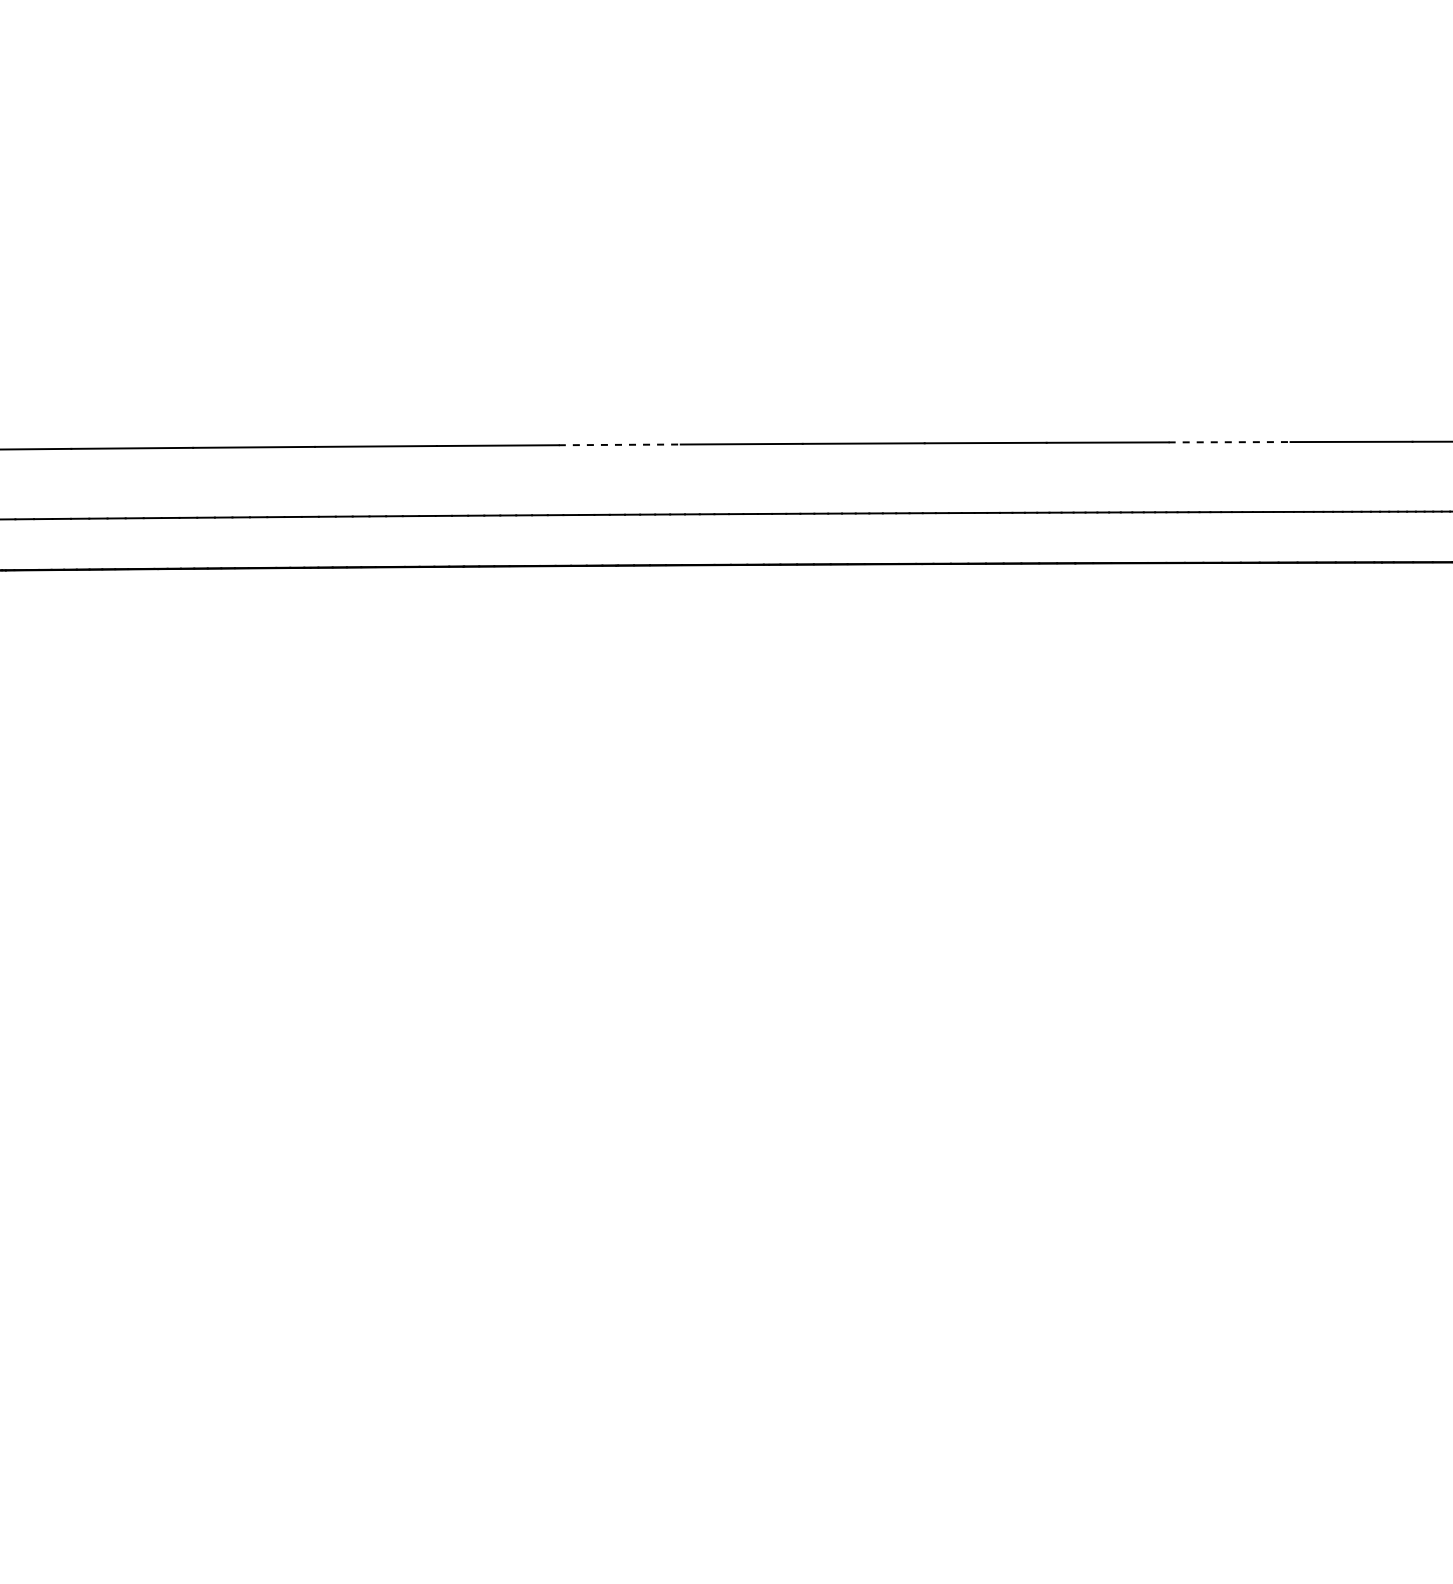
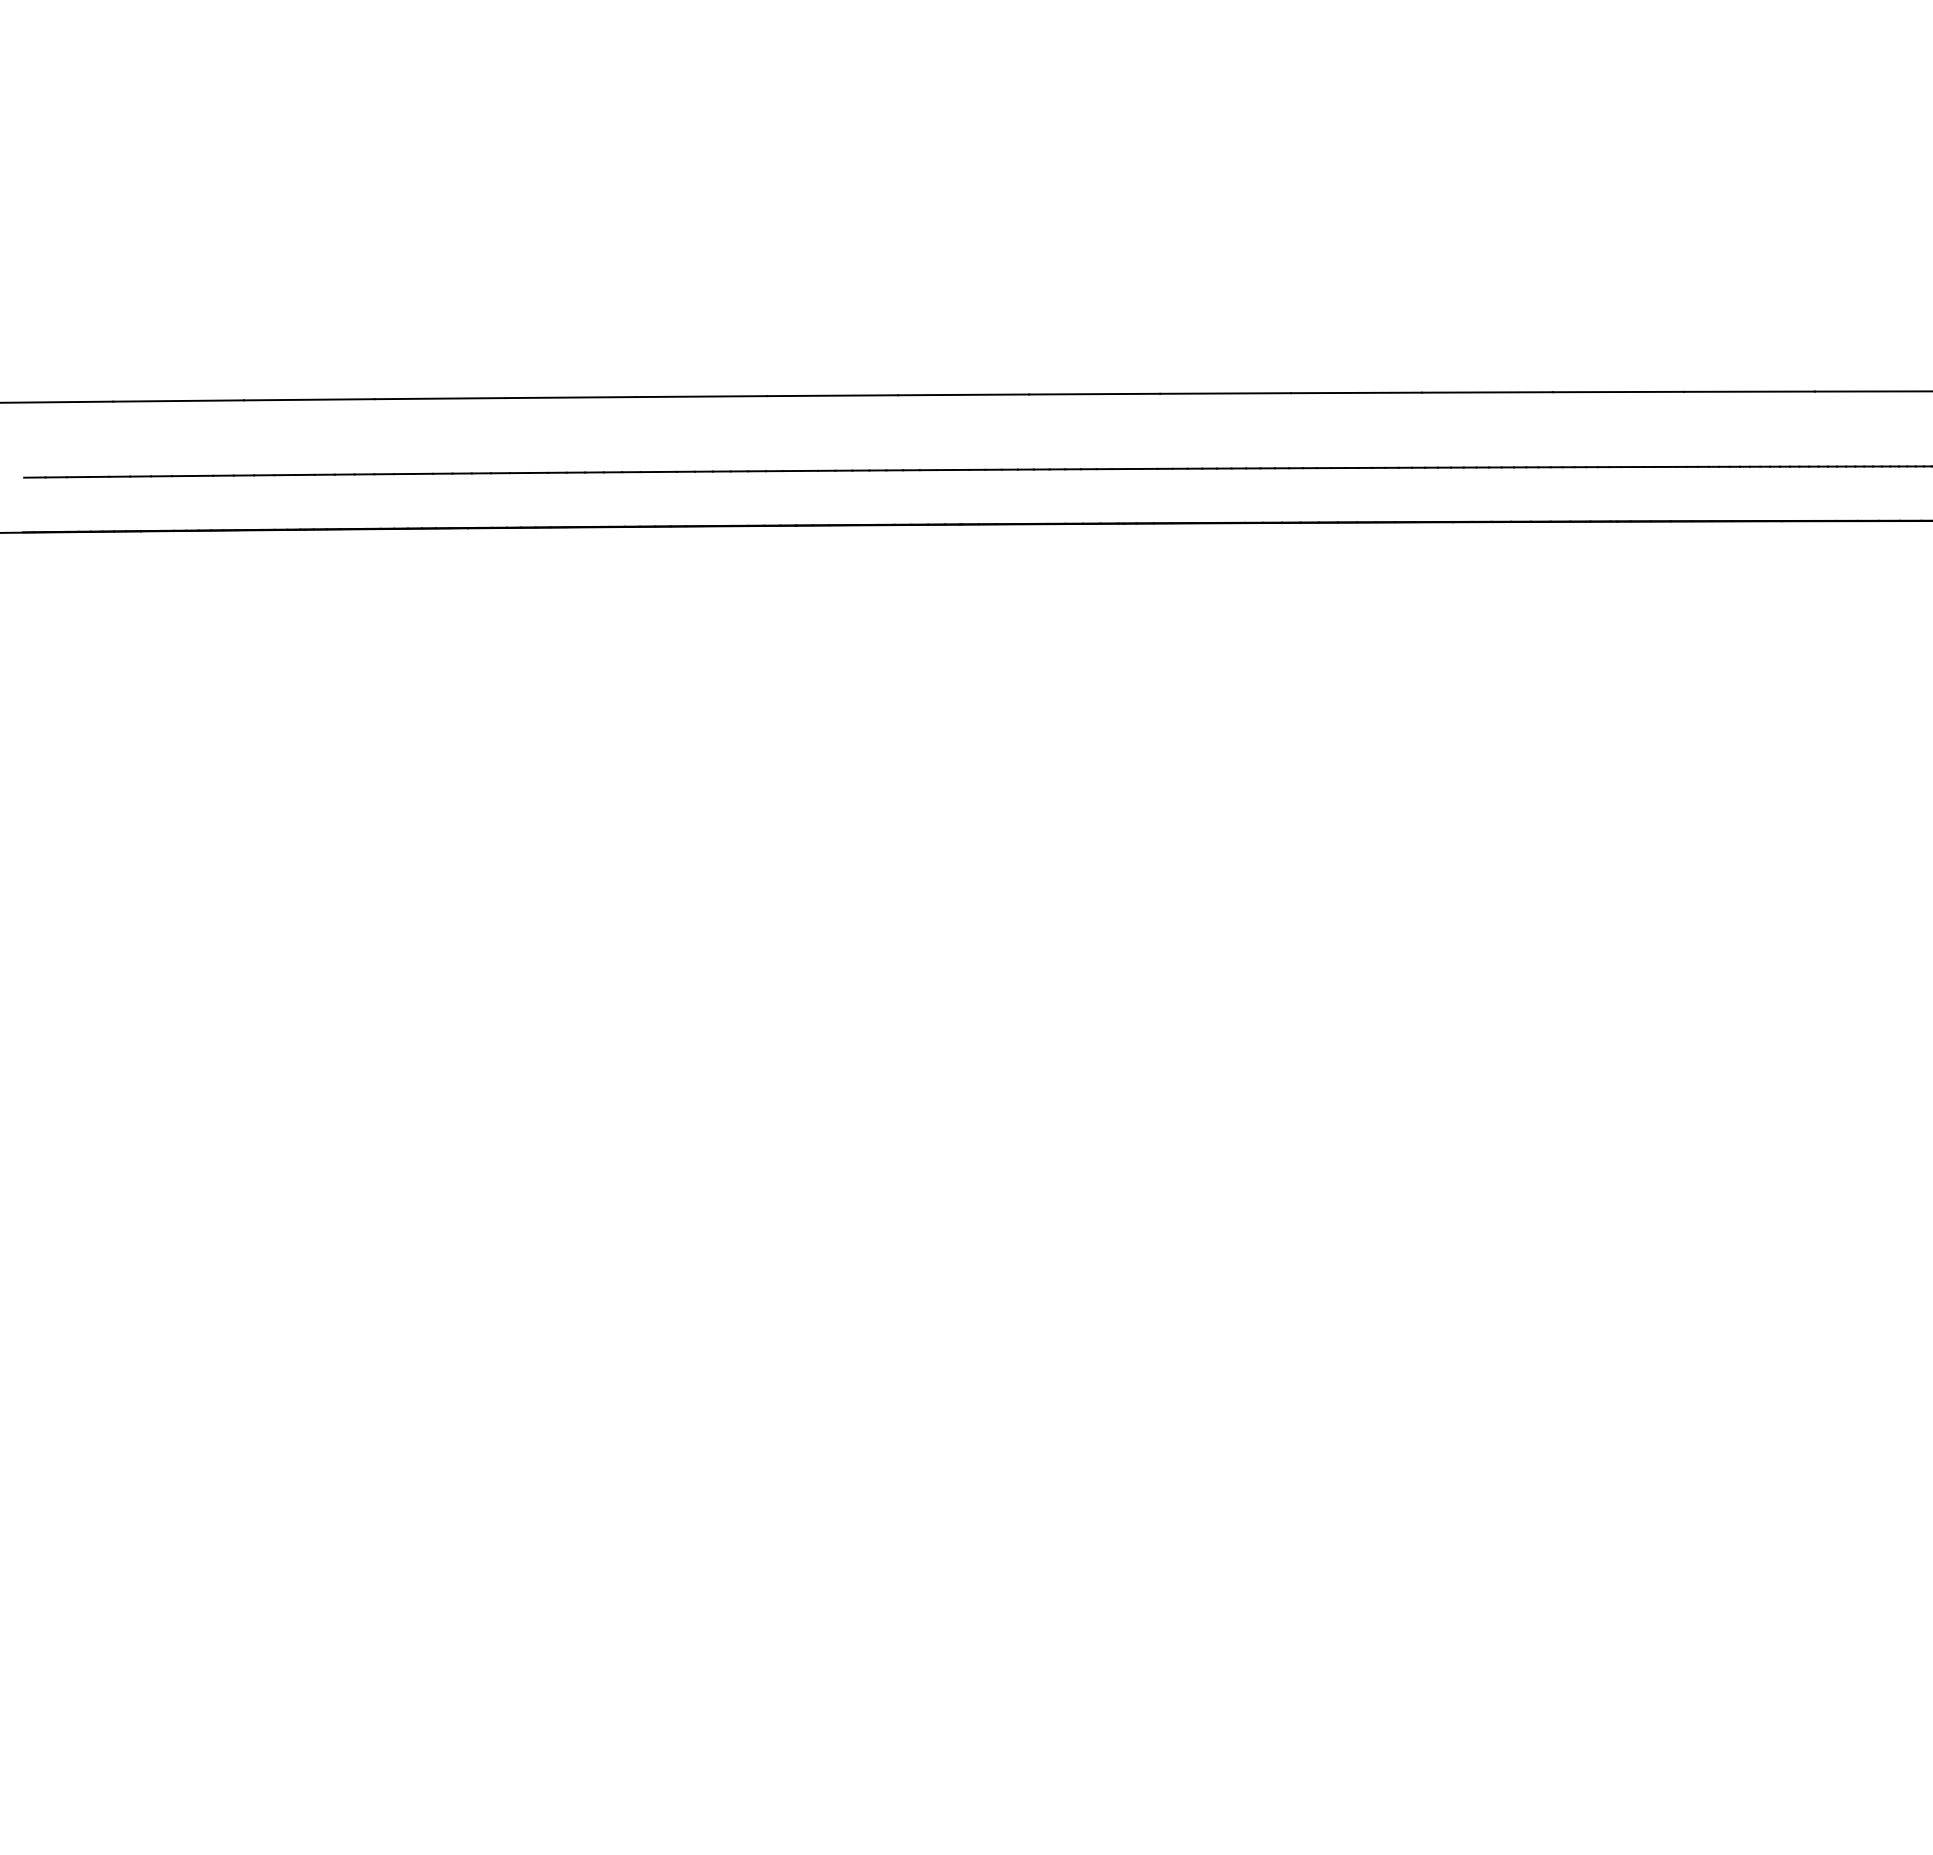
line: (1230, 442) -> (1619, 392), dashed -> solid
line: (620, 444) -> (964, 394), dashed -> solid

